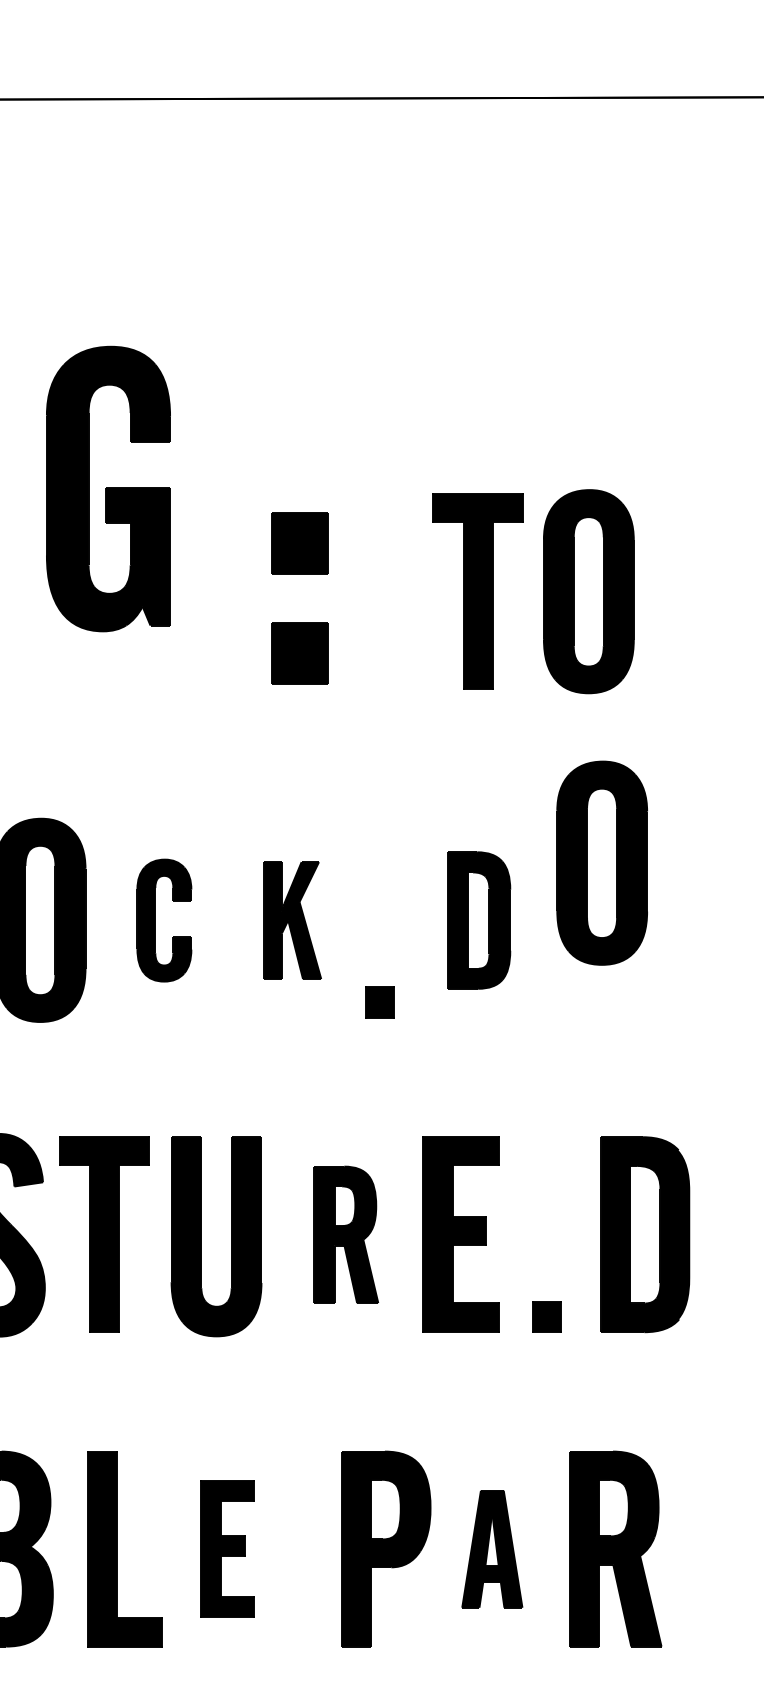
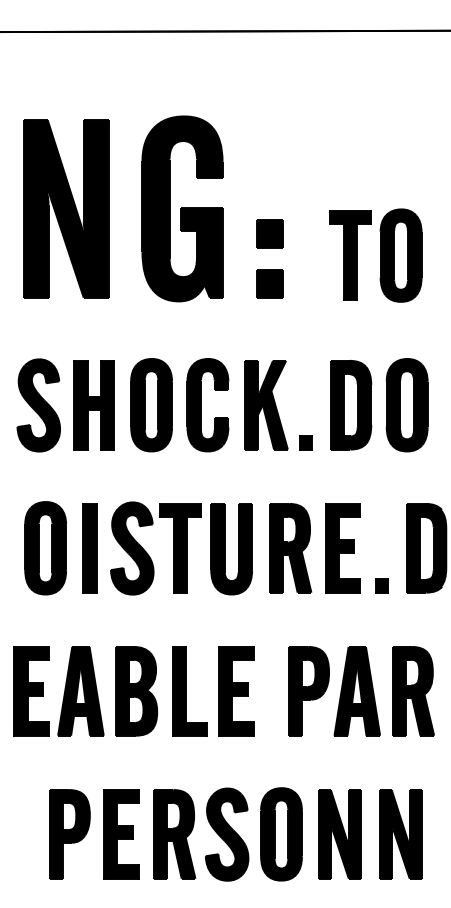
part: (108, 488) -> (182, 208), size x1.43
part: (600, 863) -> (406, 405), moved
part: (163, 920) -> (207, 405), size x1.67
part: (293, 920) -> (266, 405), size x1.67
part: (479, 920) -> (351, 405), size x1.43
part: (345, 1235) -> (290, 548), size x1.43
part: (227, 1549) -> (236, 691), size x1.43
part: (490, 1549) -> (356, 691), size x1.67

